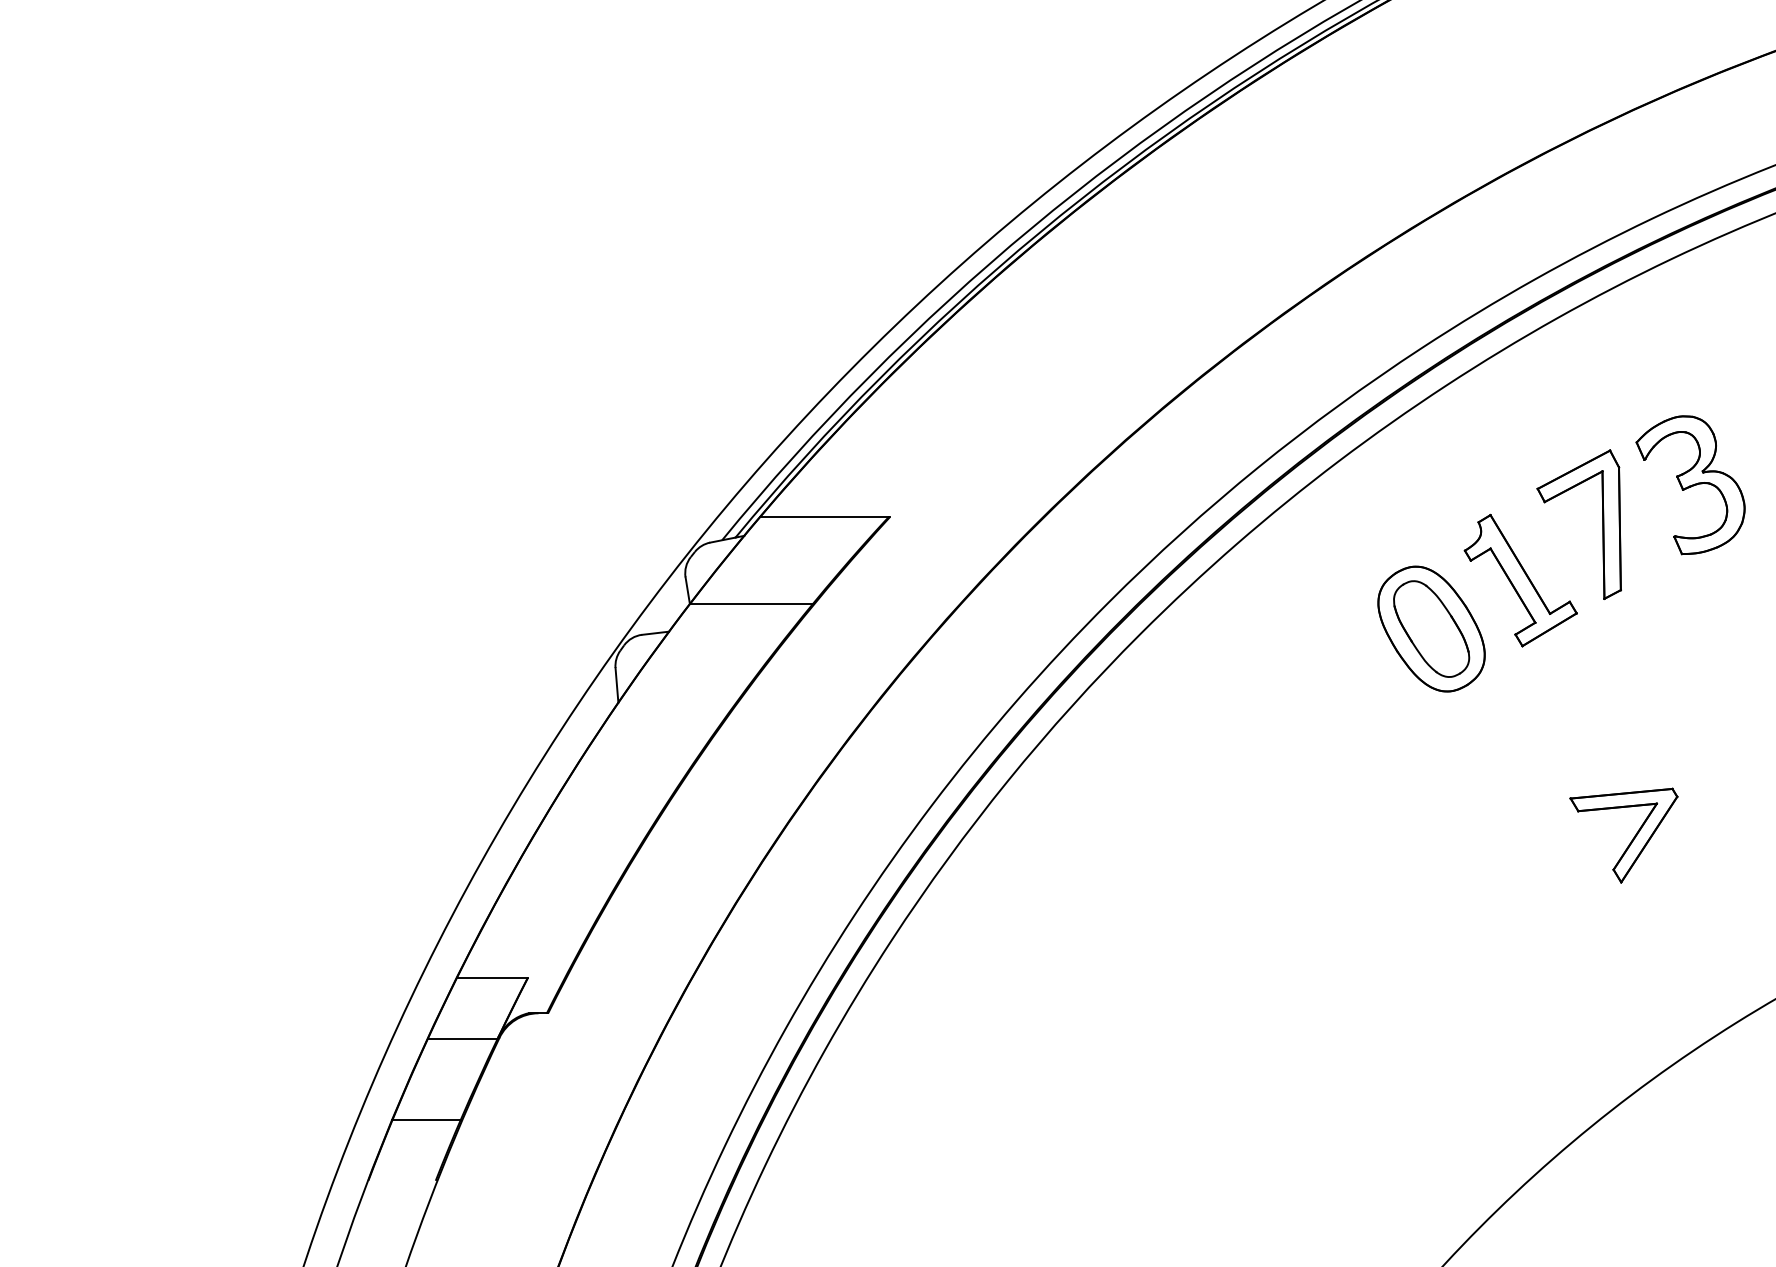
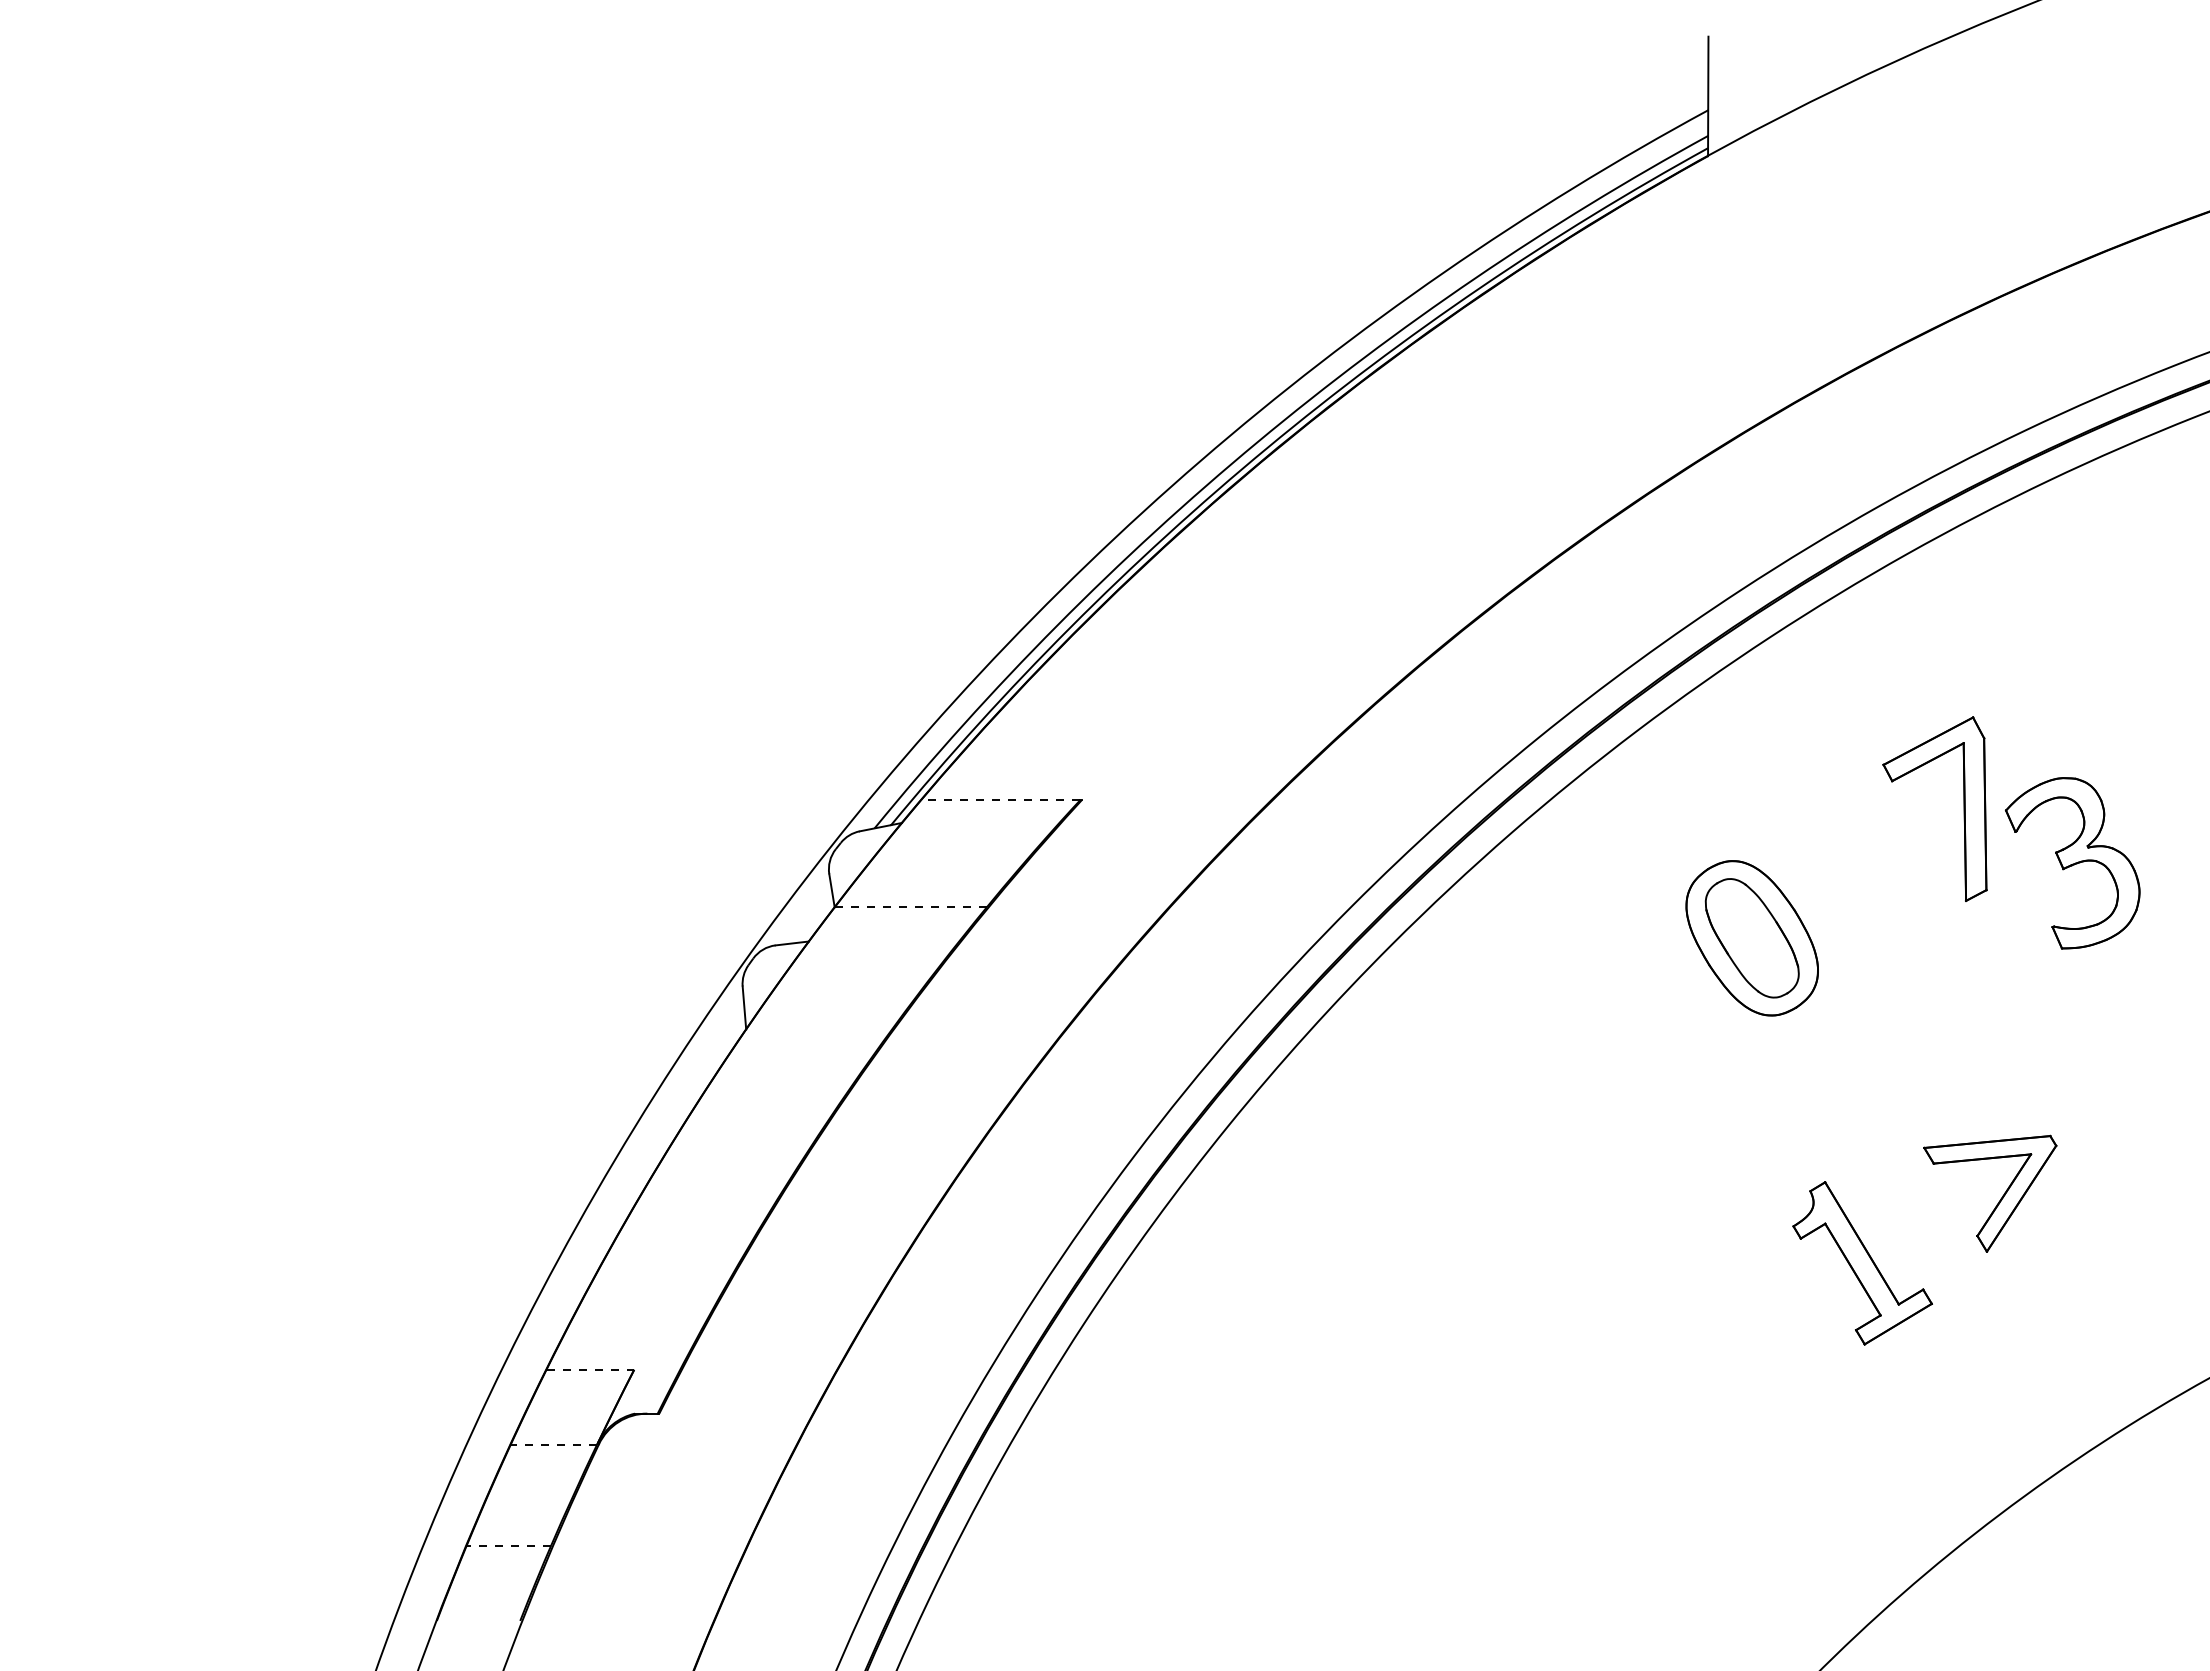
part: (1690, 485) -> (2072, 863), moved
line: (823, 517) -> (1000, 800), solid -> dashed
part: (1520, 580) -> (1862, 1263), moved
line: (752, 604) -> (911, 907), solid -> dashed
line: (492, 977) -> (590, 1369), solid -> dashed
line: (462, 1038) -> (553, 1444), solid -> dashed
line: (426, 1119) -> (508, 1545), solid -> dashed

